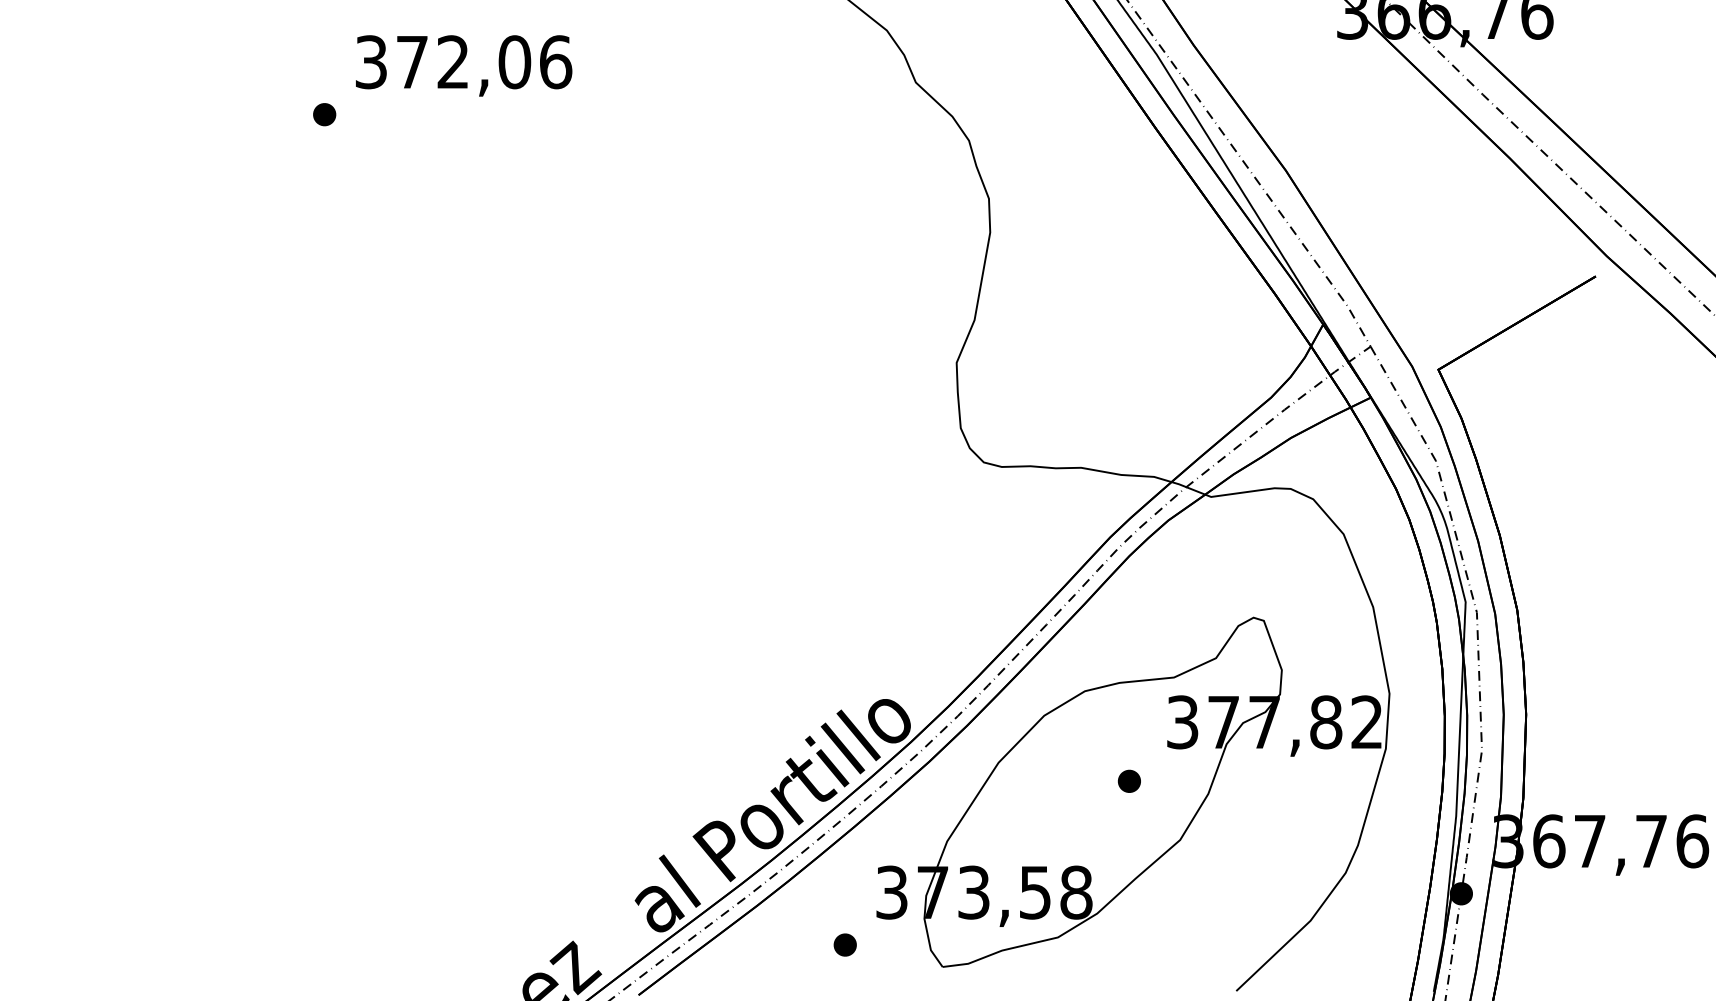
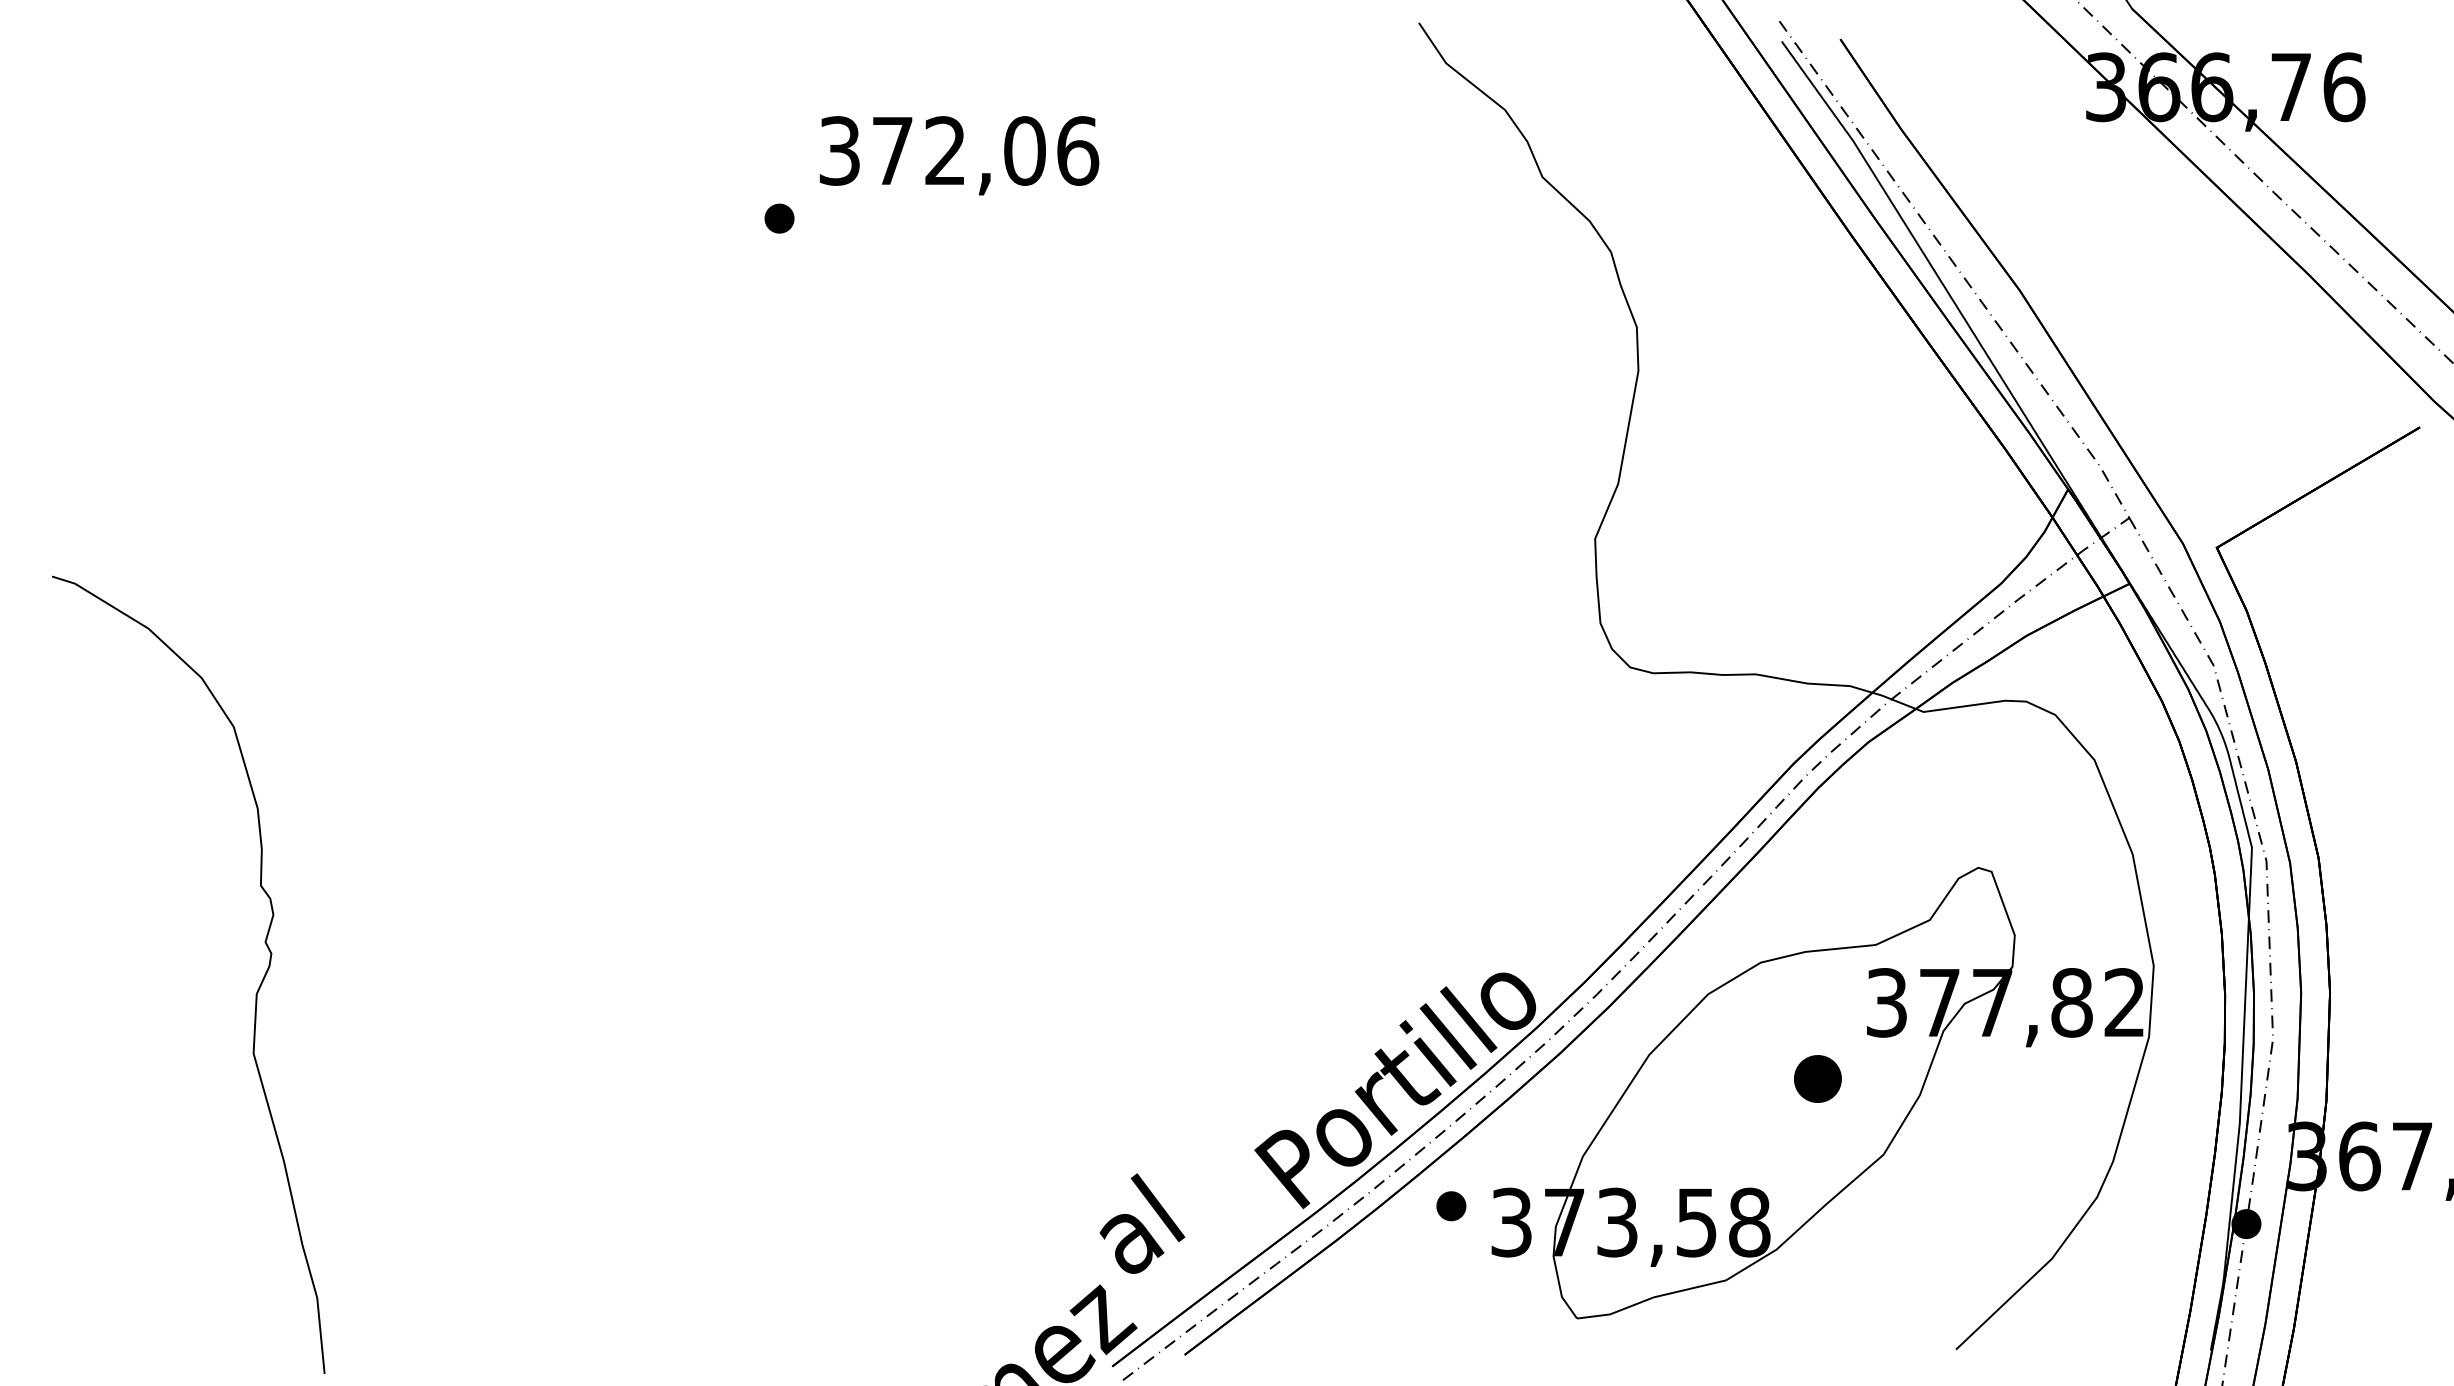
part: (1129, 780) -> (1818, 1078), size x1.6
text: (667, 893) -> (1142, 1223), moved
part: (845, 945) -> (1451, 1206), moved

